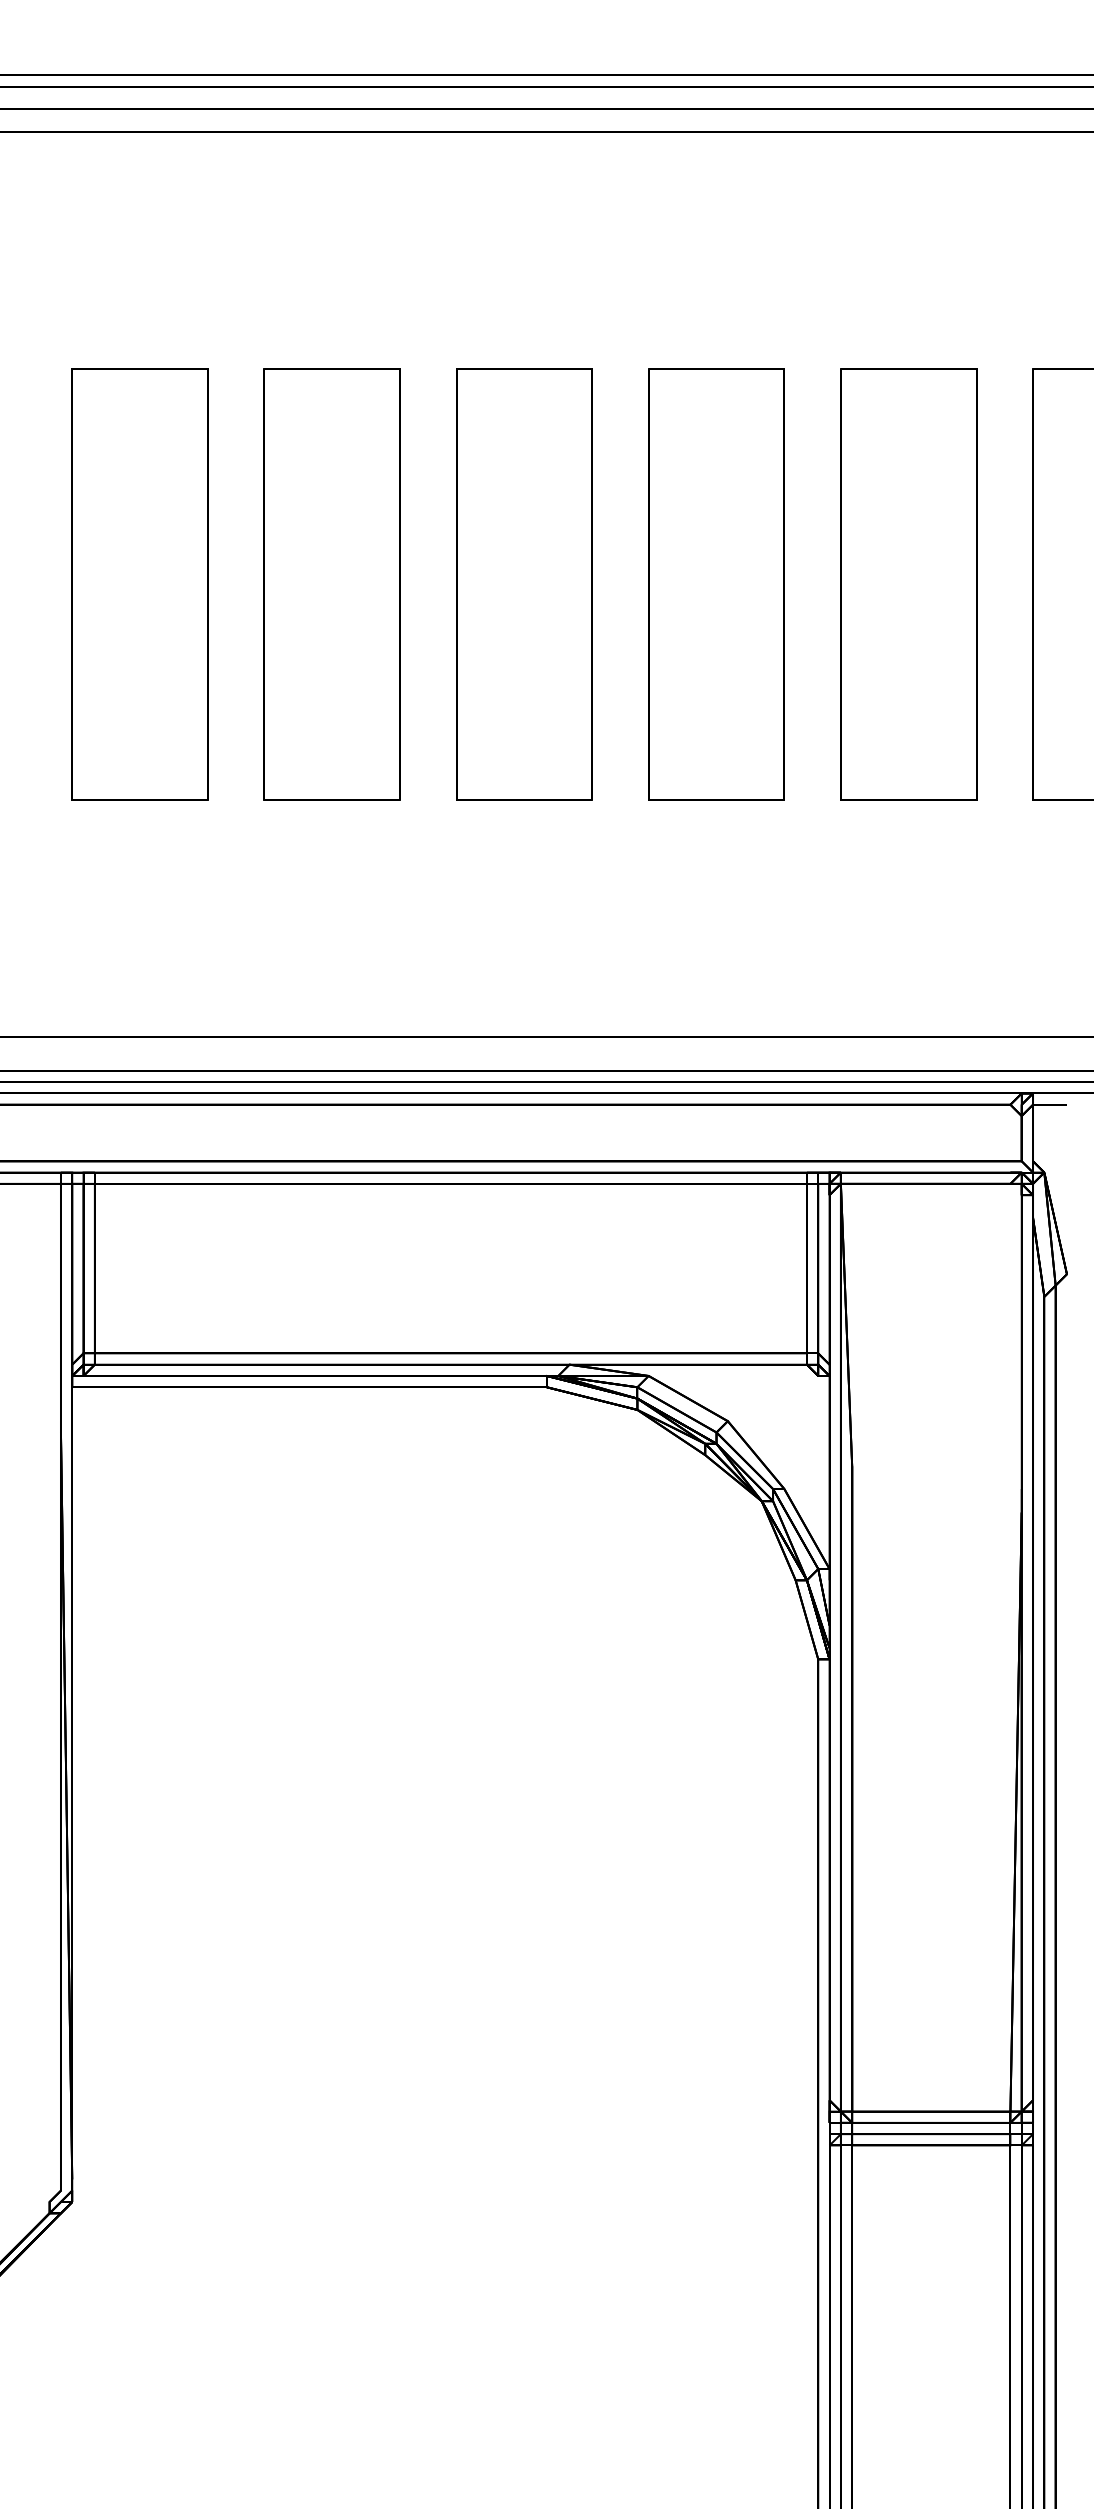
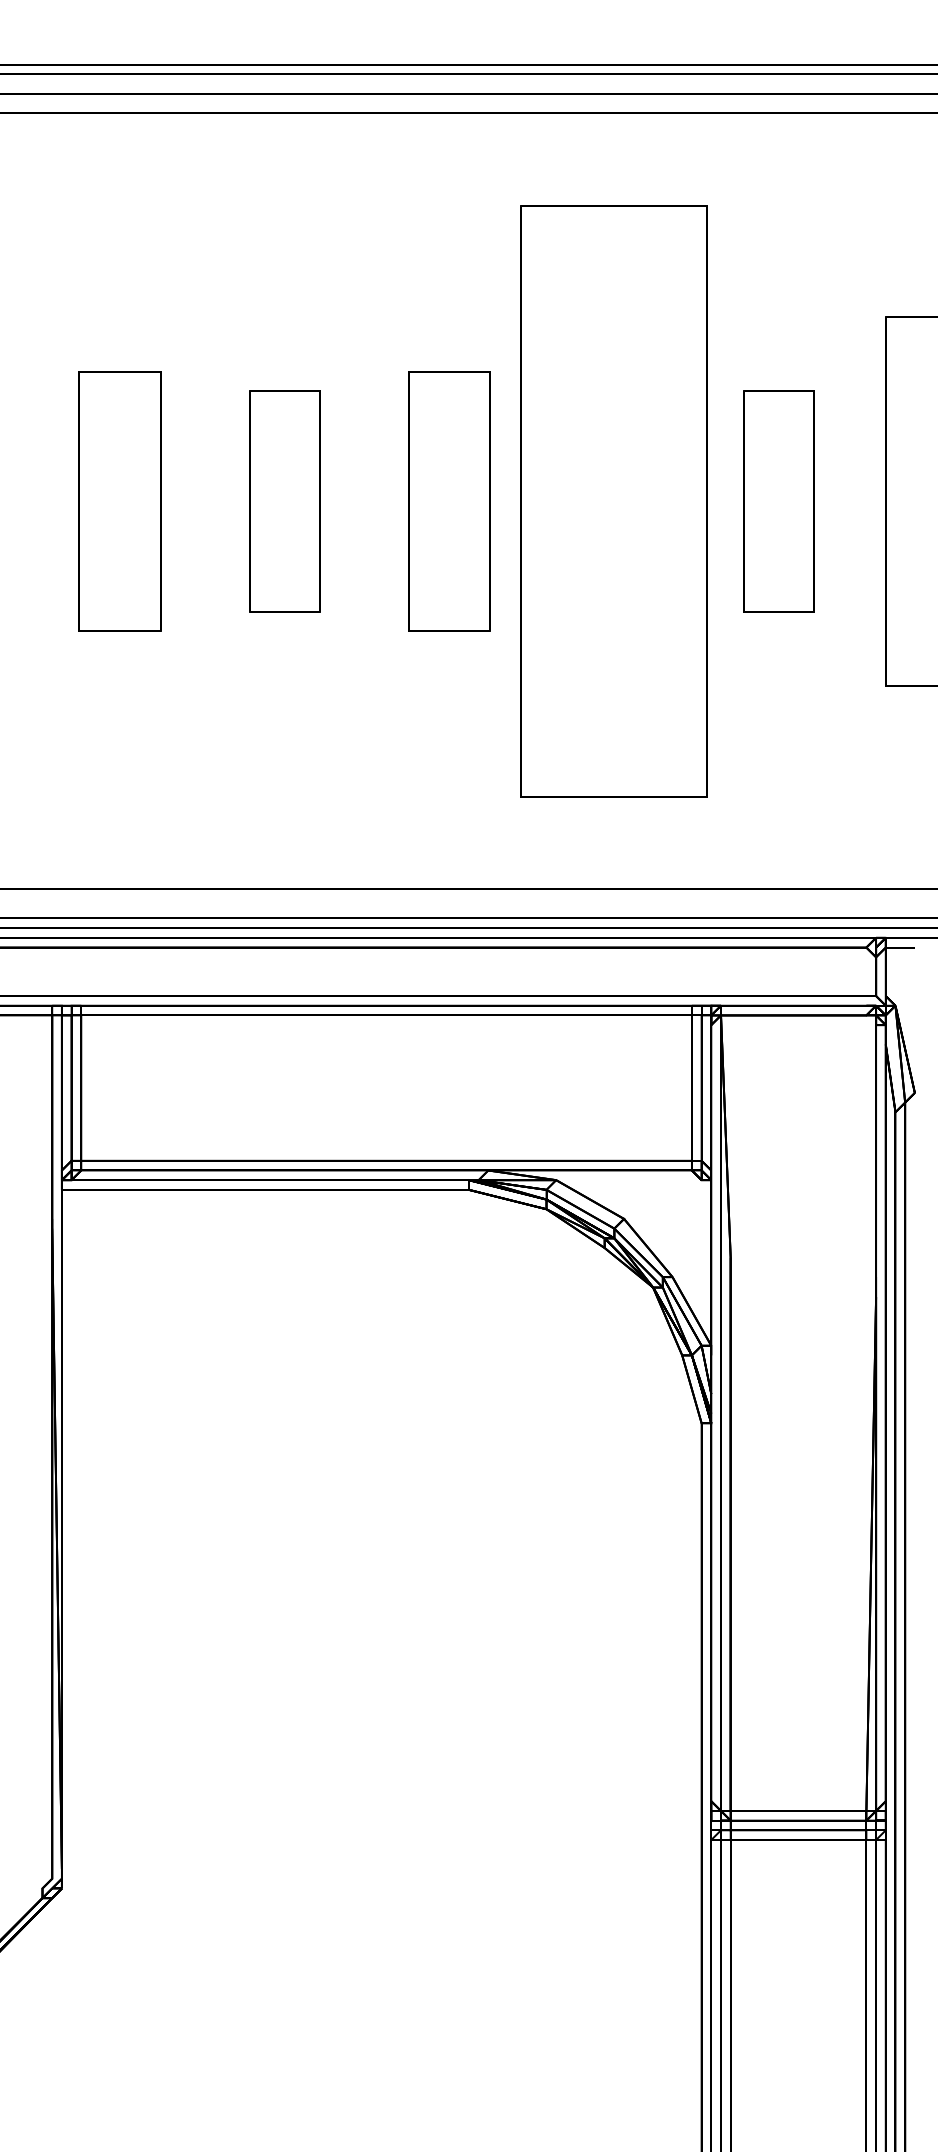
part: (139, 584) -> (119, 501), size x0.7
part: (331, 584) -> (284, 501), size x0.6
part: (524, 584) -> (449, 501), size x0.7
part: (716, 584) -> (614, 501), size x1.6
part: (908, 584) -> (778, 501), size x0.6

